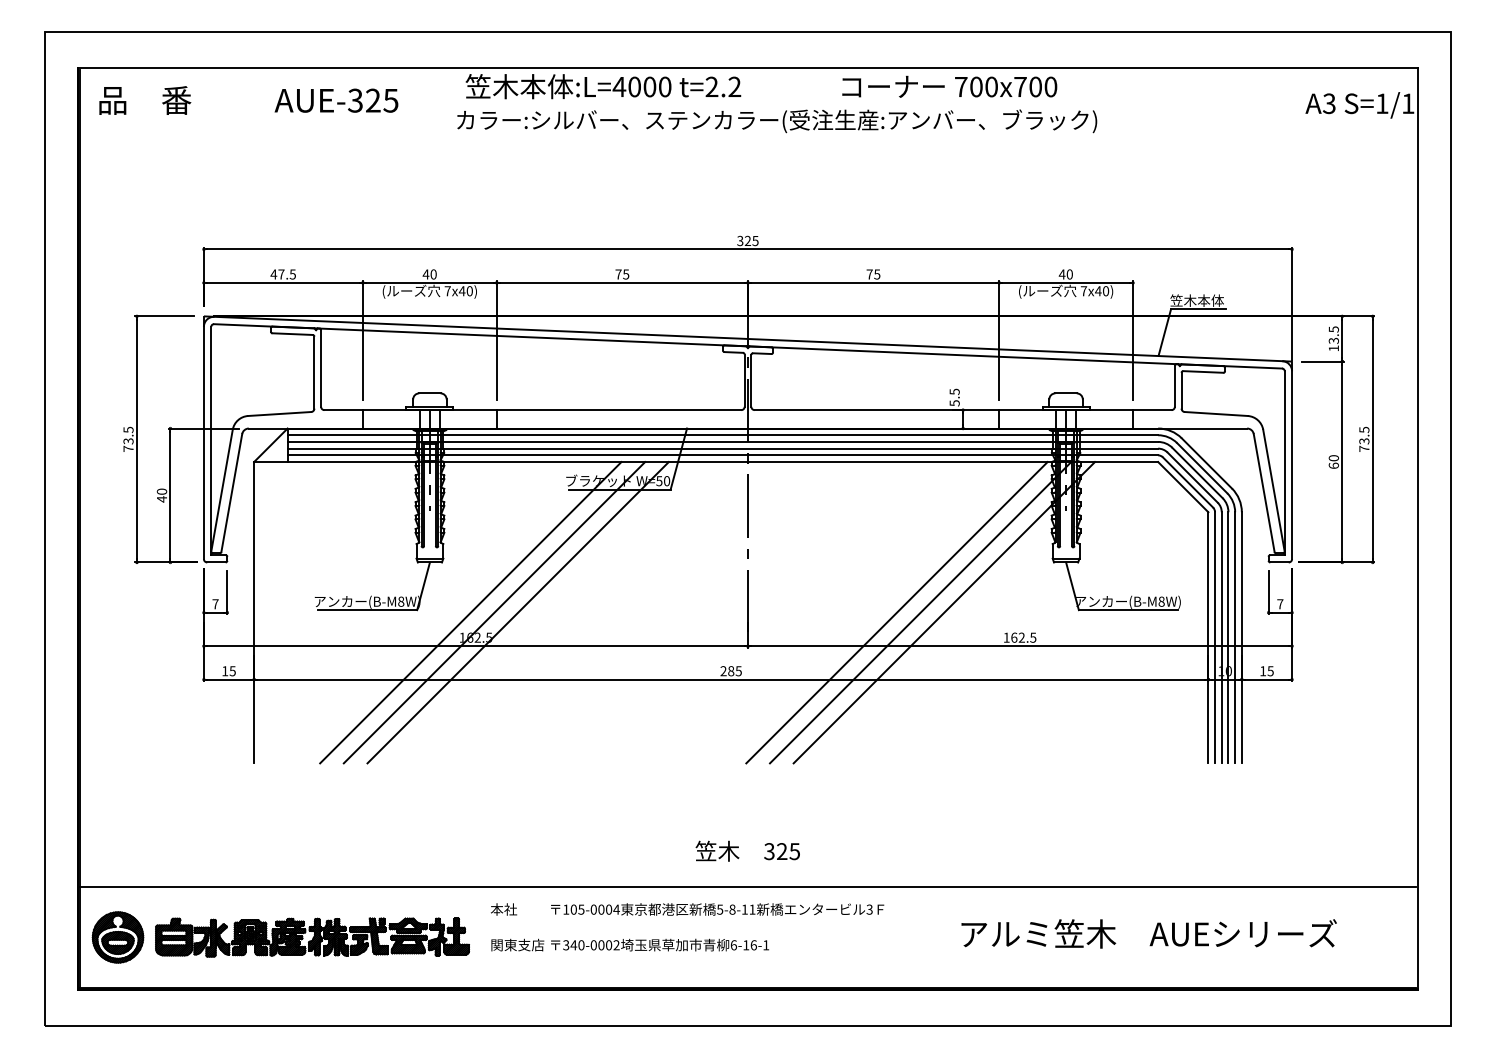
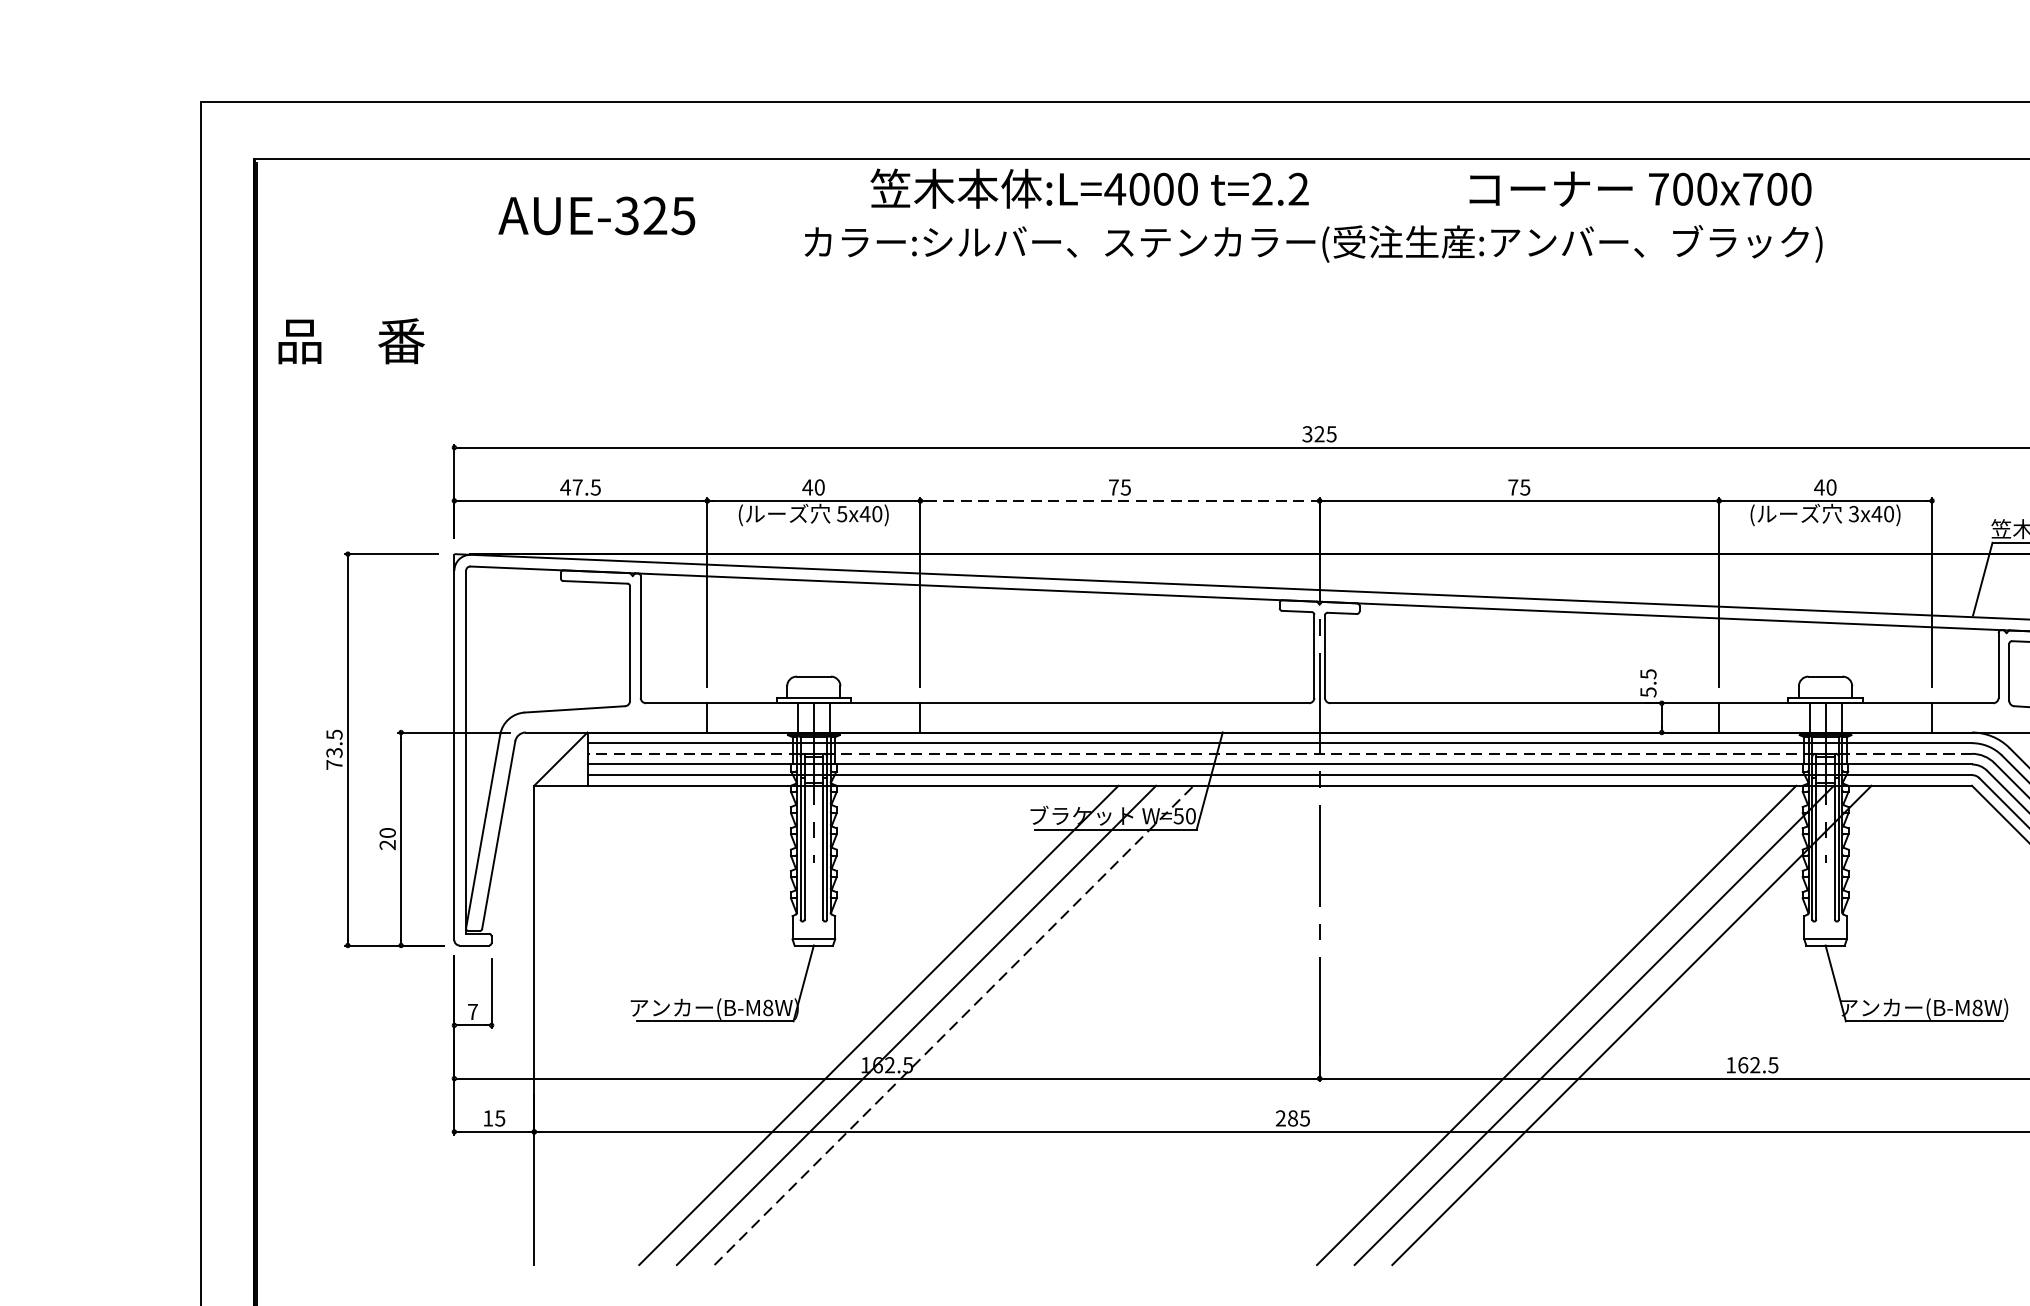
text: (145, 100) -> (351, 341), moved
text: (336, 100) -> (596, 215), moved
text: (777, 121) -> (1314, 244), moved
line: (622, 282) -> (1120, 500), solid -> dashed
text: (447, 291) -> (841, 514), 7x40) -> 5x40)
text: (1083, 291) -> (1853, 514), 7x40) -> 3x40)
line: (722, 441) -> (1279, 753), solid -> dashed
text: (161, 499) -> (386, 845), 40 -> 20
line: (518, 612) -> (954, 1025), solid -> dashed

